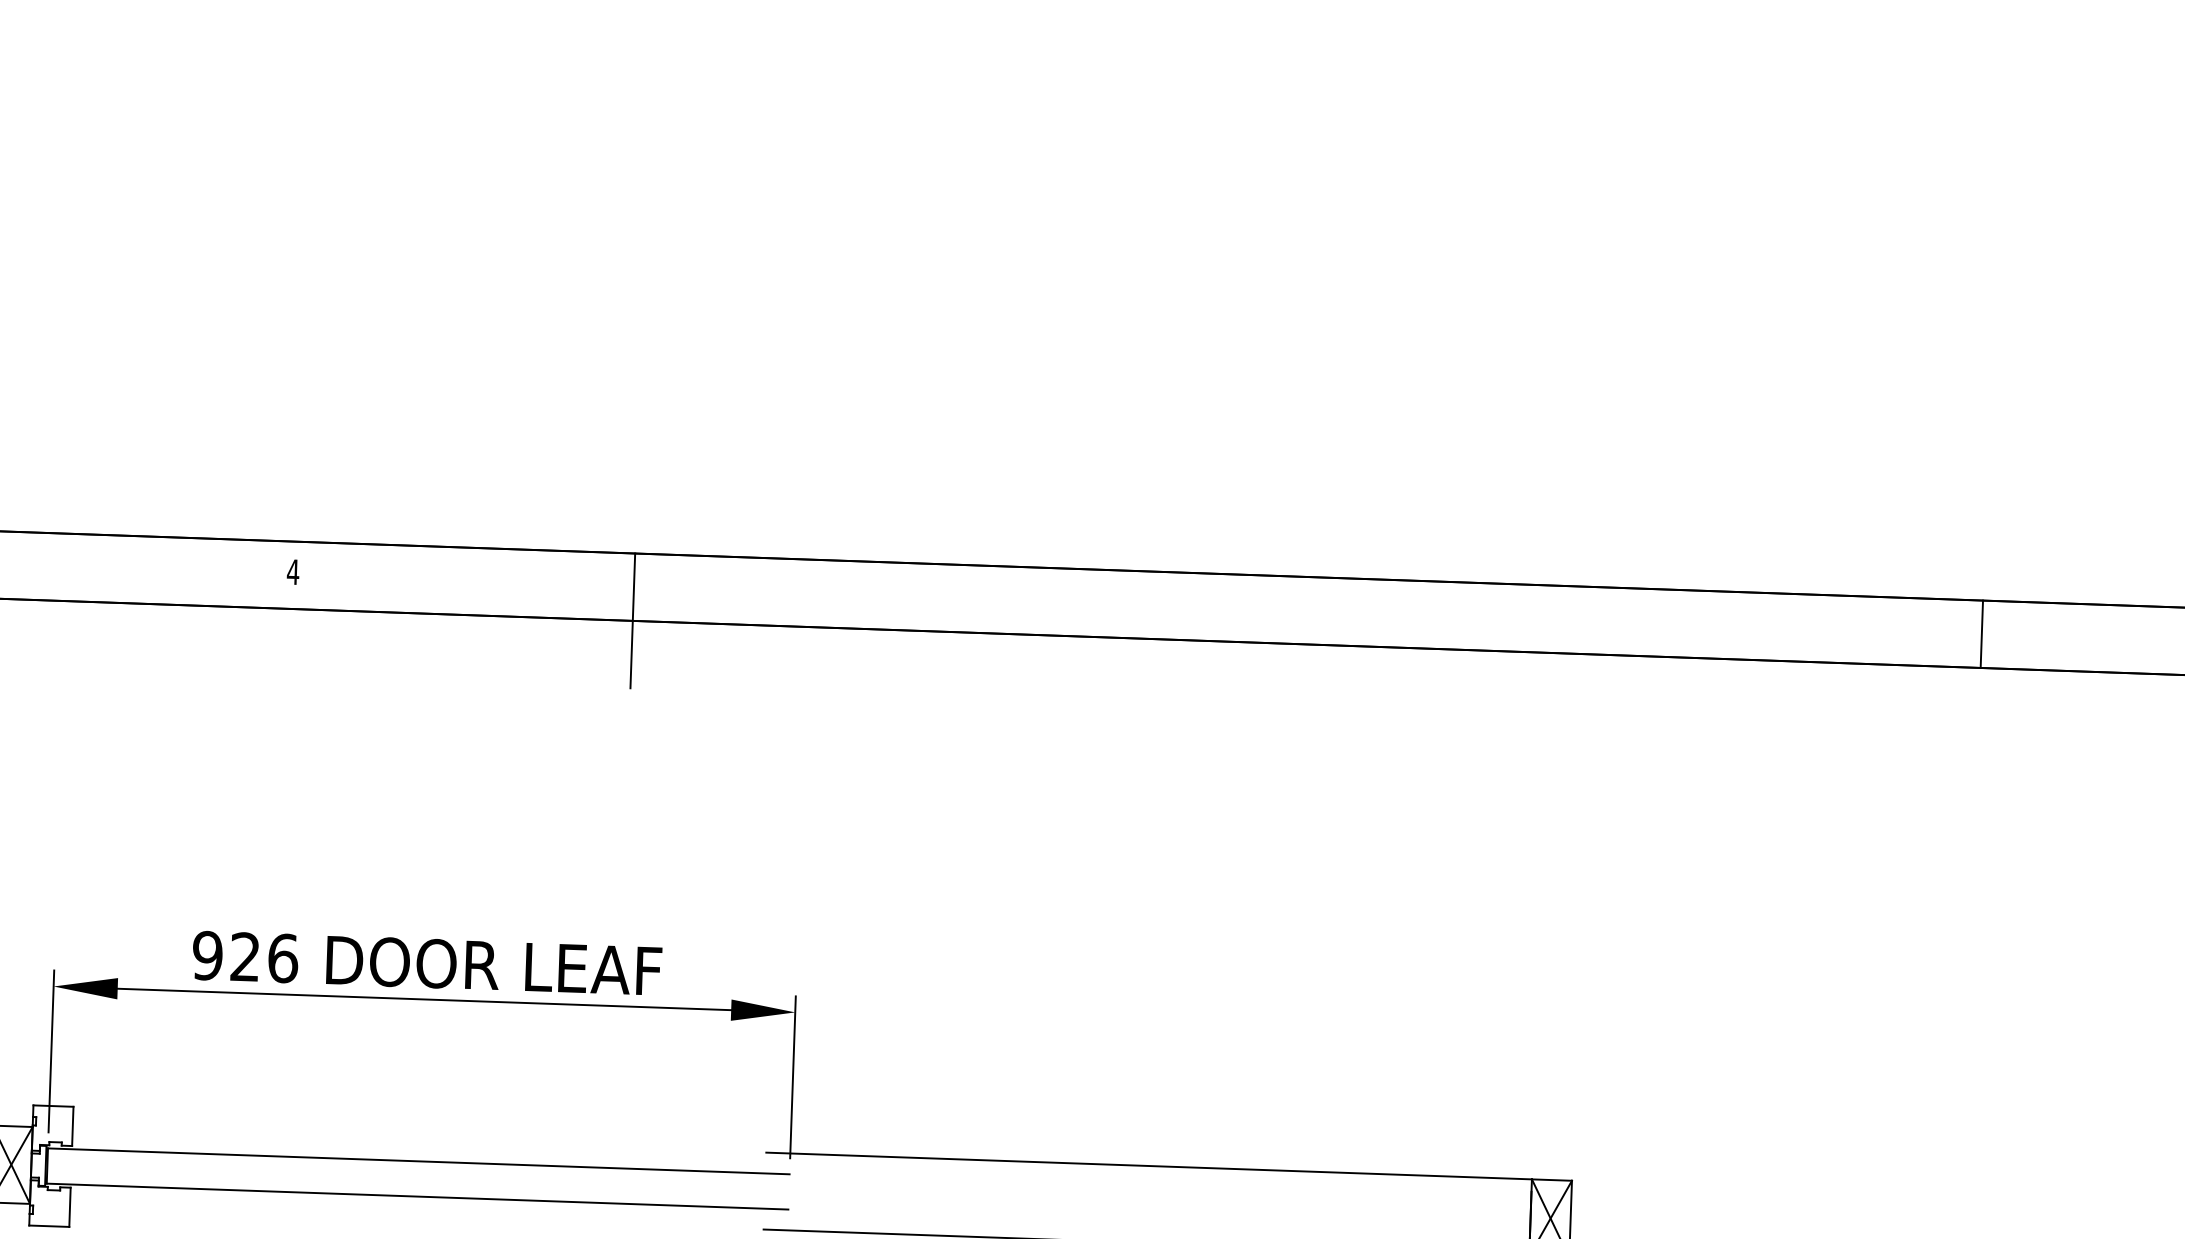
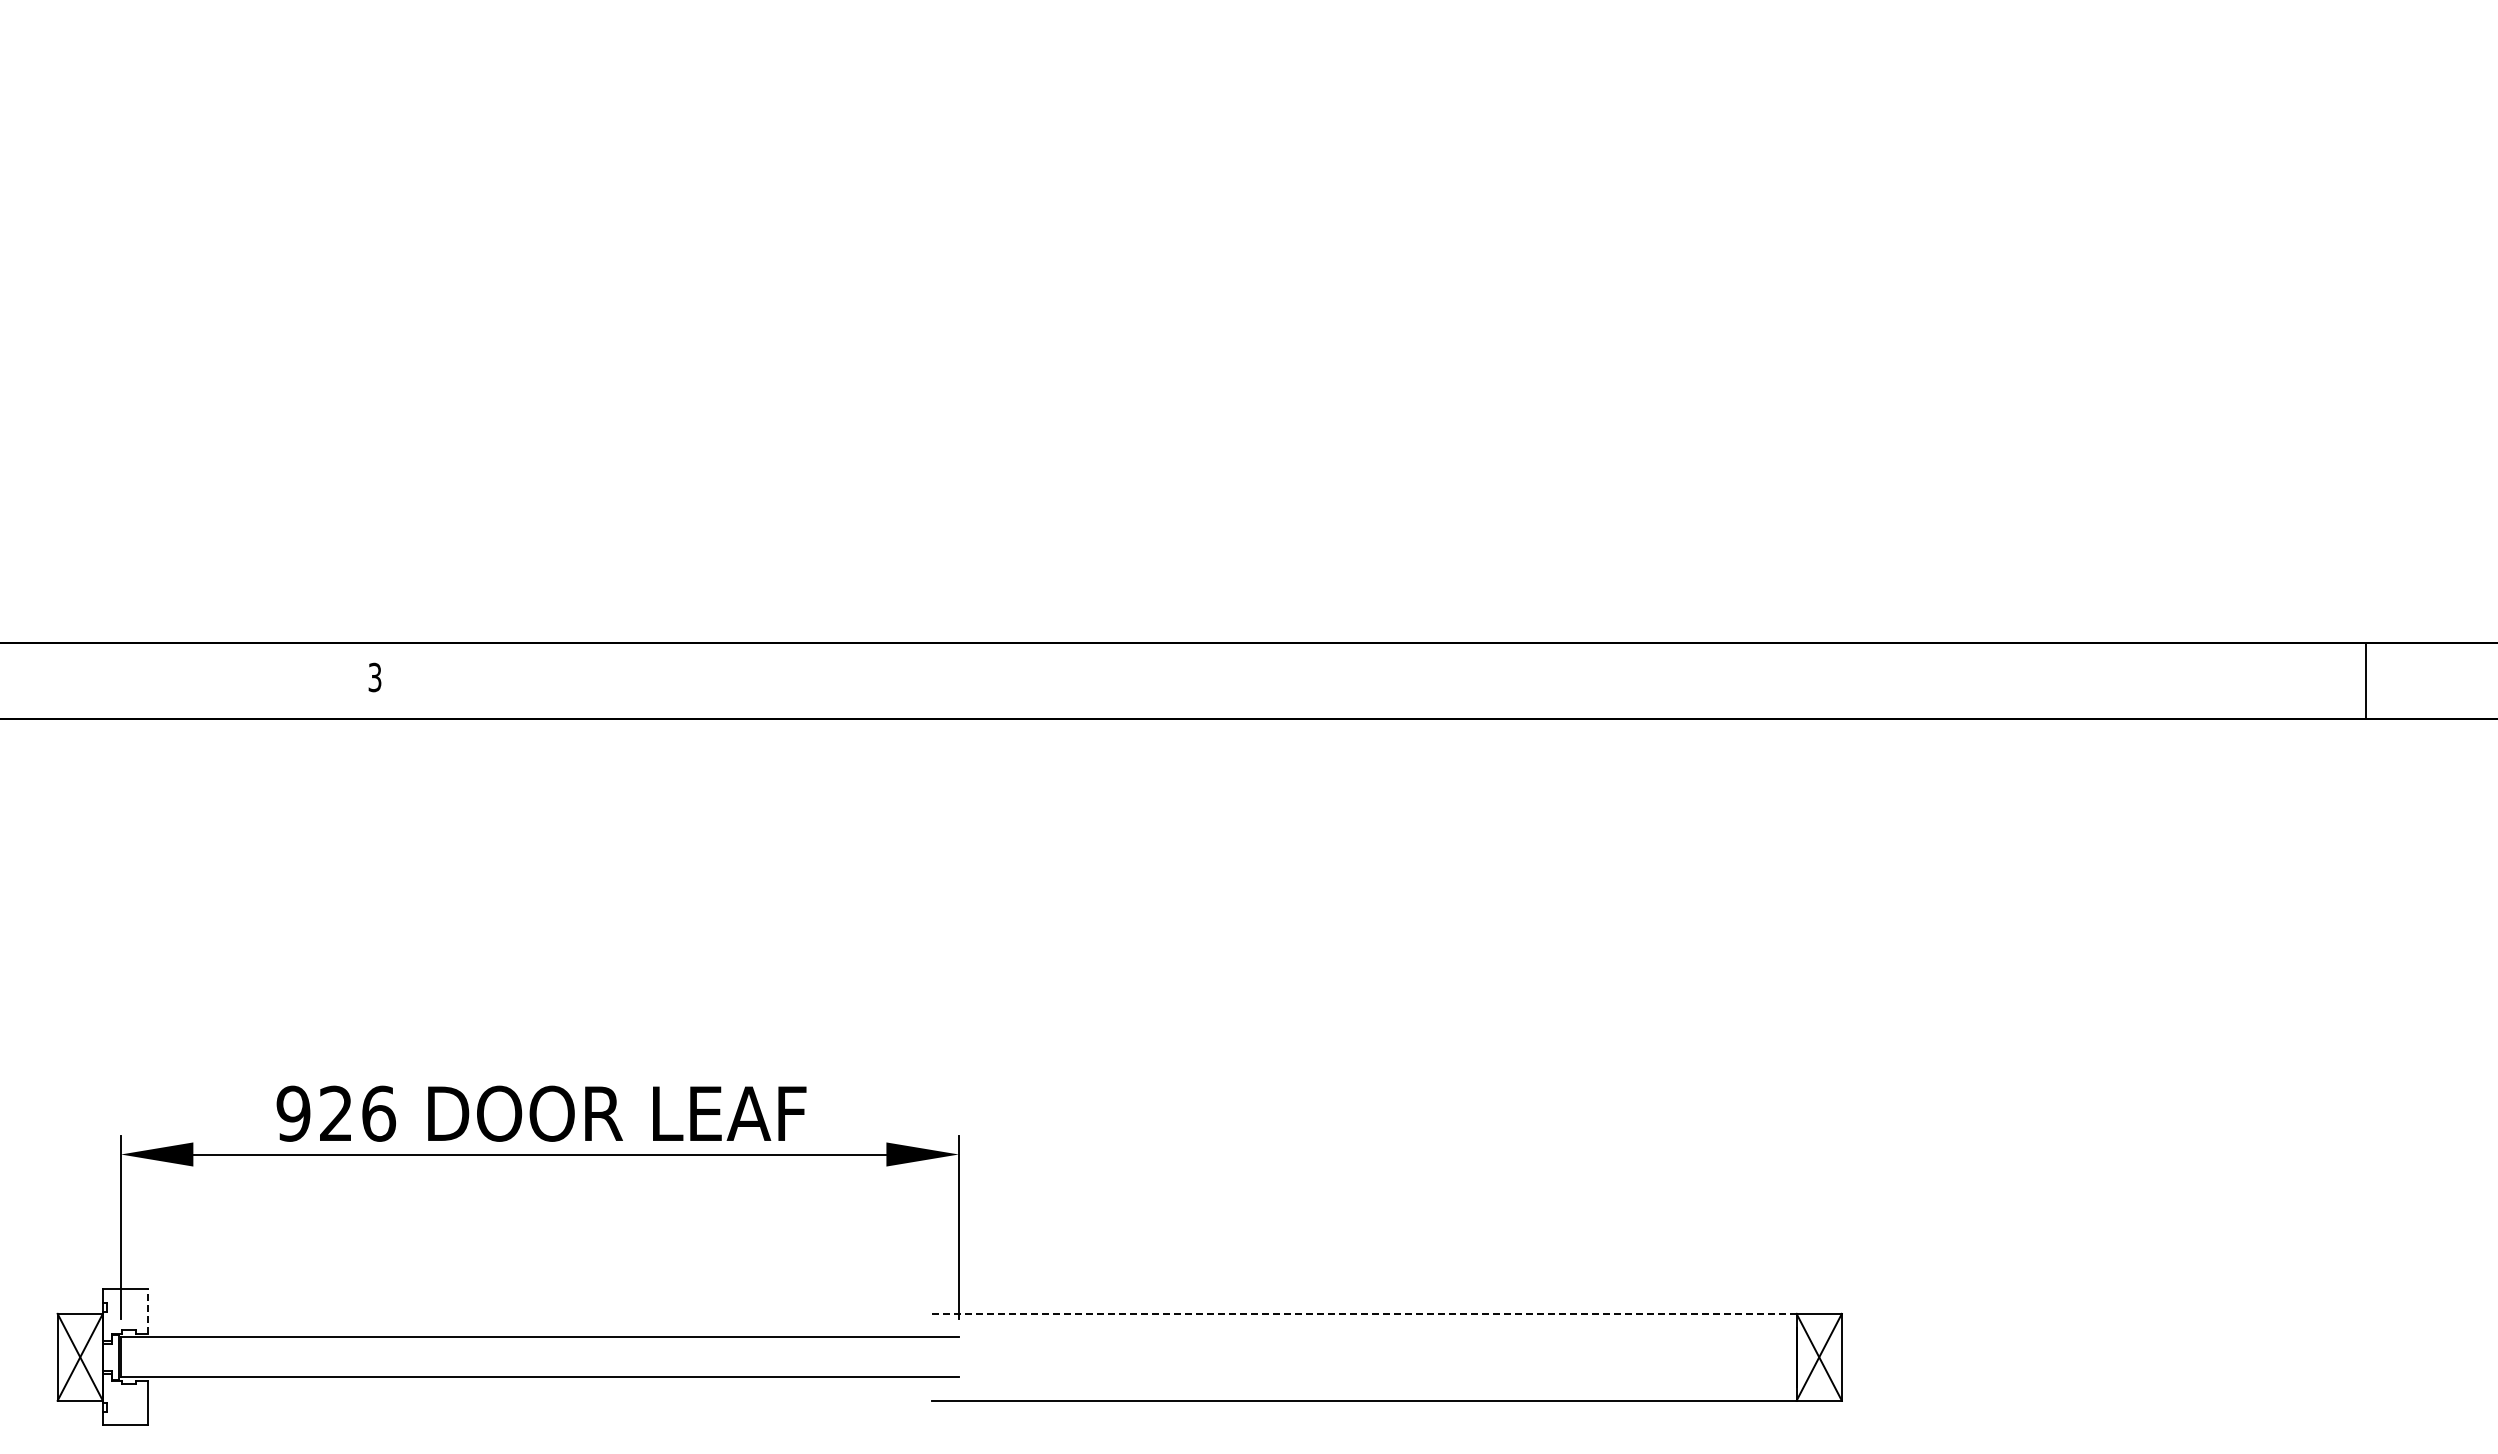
text: (292, 572) -> (374, 677), 4 -> 3
line: (633, 621) -> (760, 719), removed
line: (1981, 634) -> (2365, 681), moved
line: (73, 1126) -> (148, 1311), solid -> dashed
line: (1149, 1165) -> (1364, 1313), solid -> dashed

